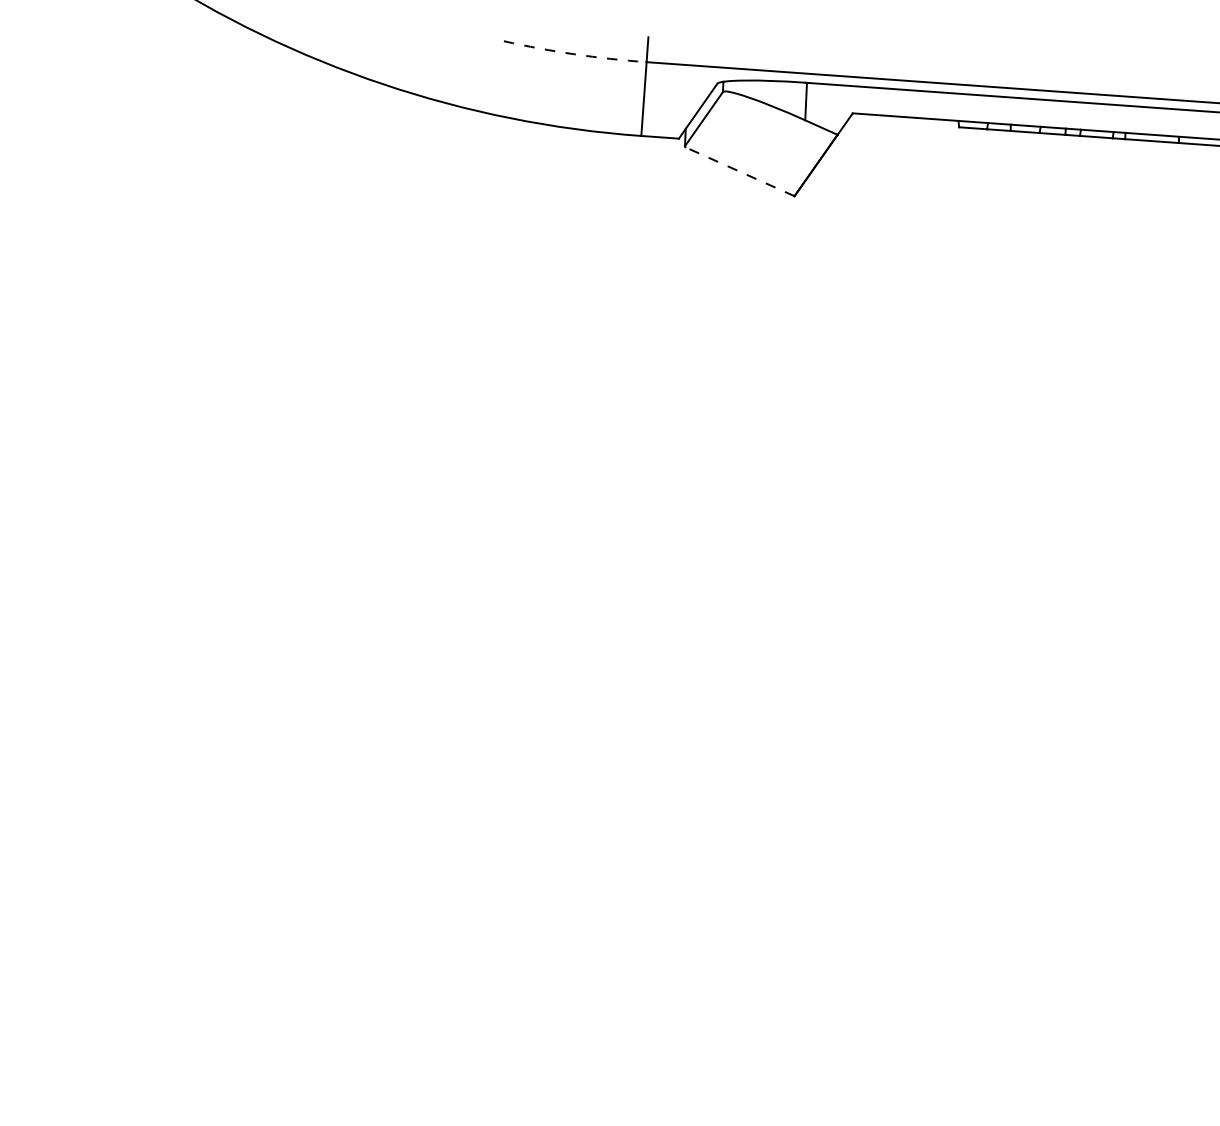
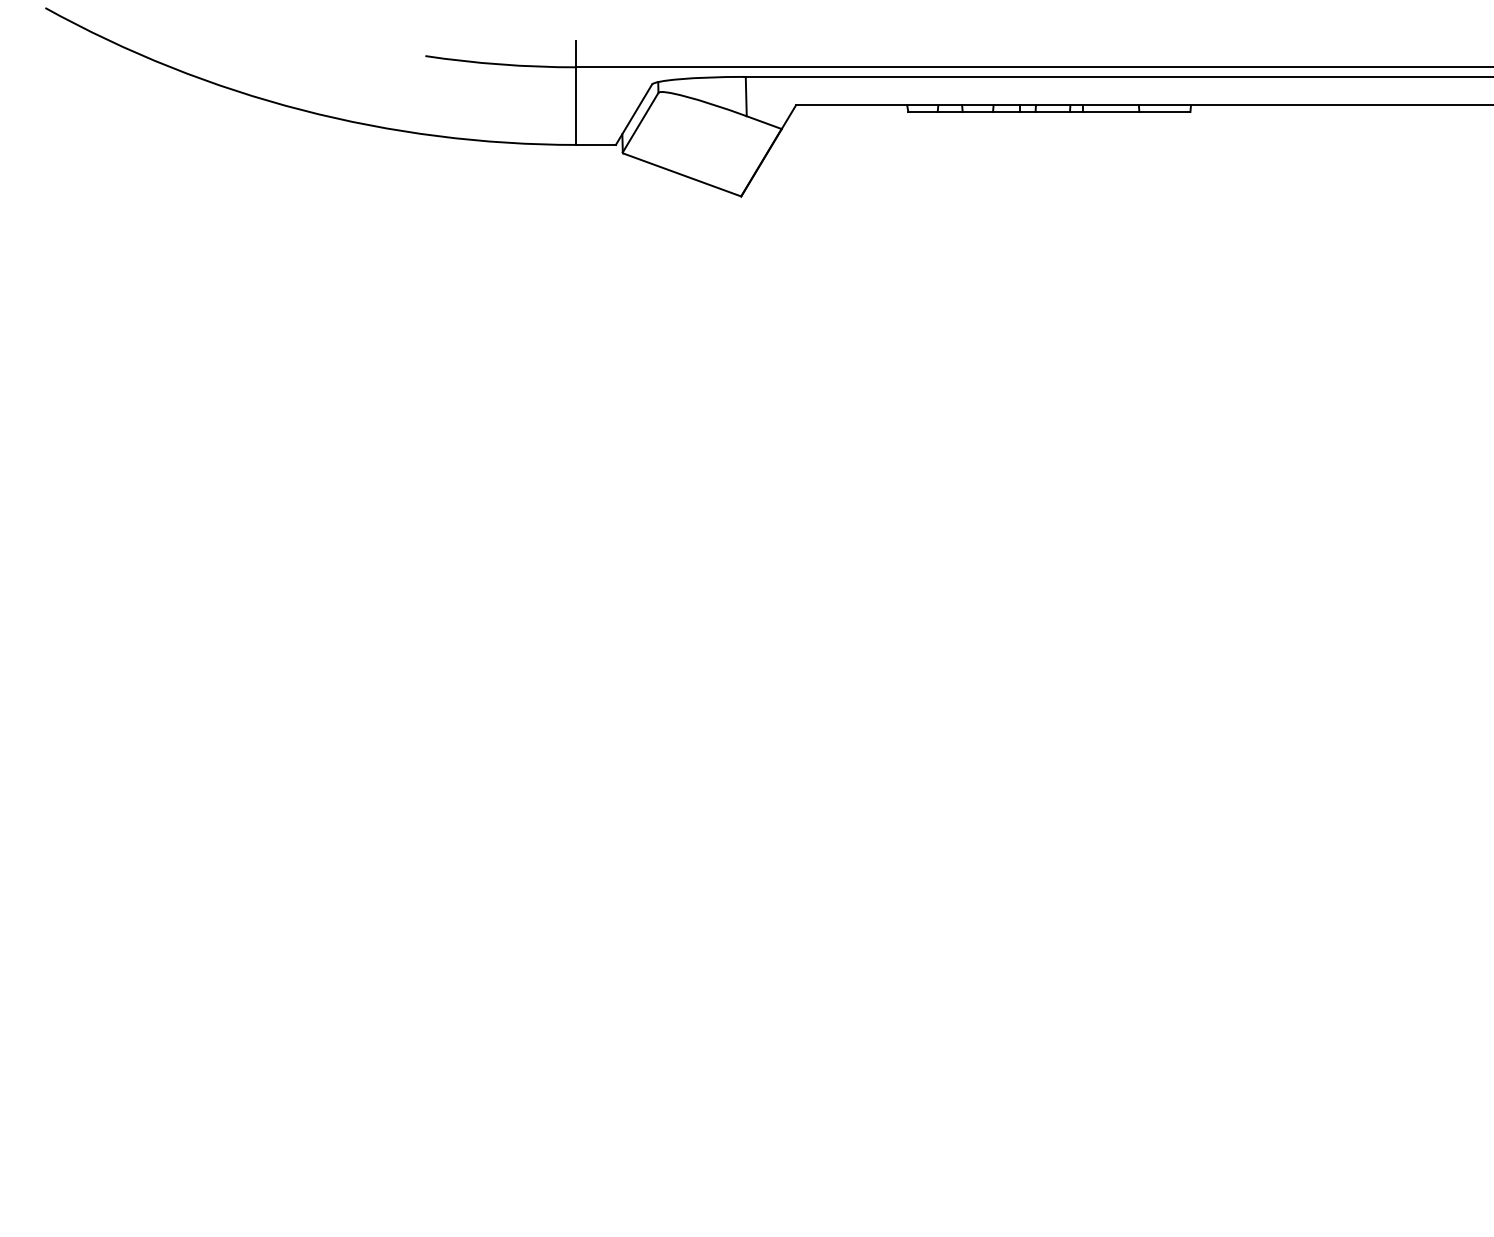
arc: (574, 54) -> (500, 64), dashed -> solid
line: (740, 171) -> (682, 174), dashed -> solid

